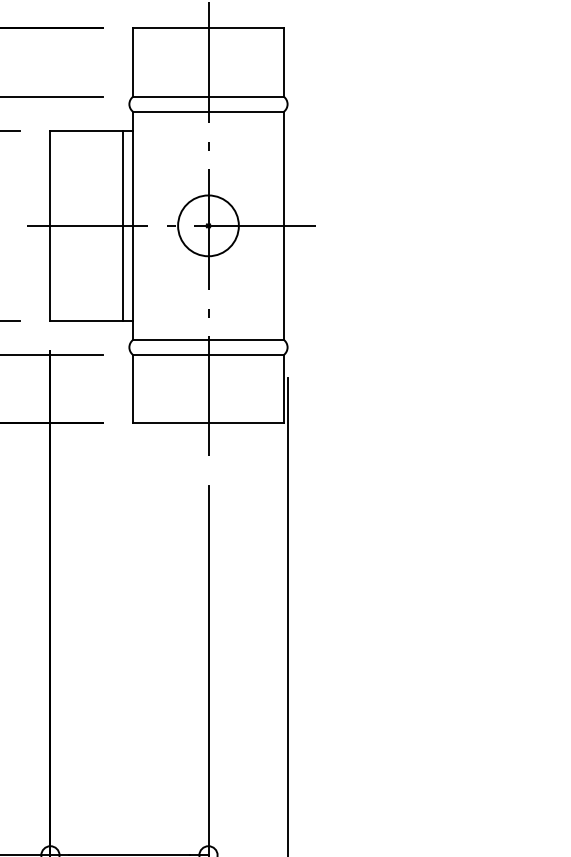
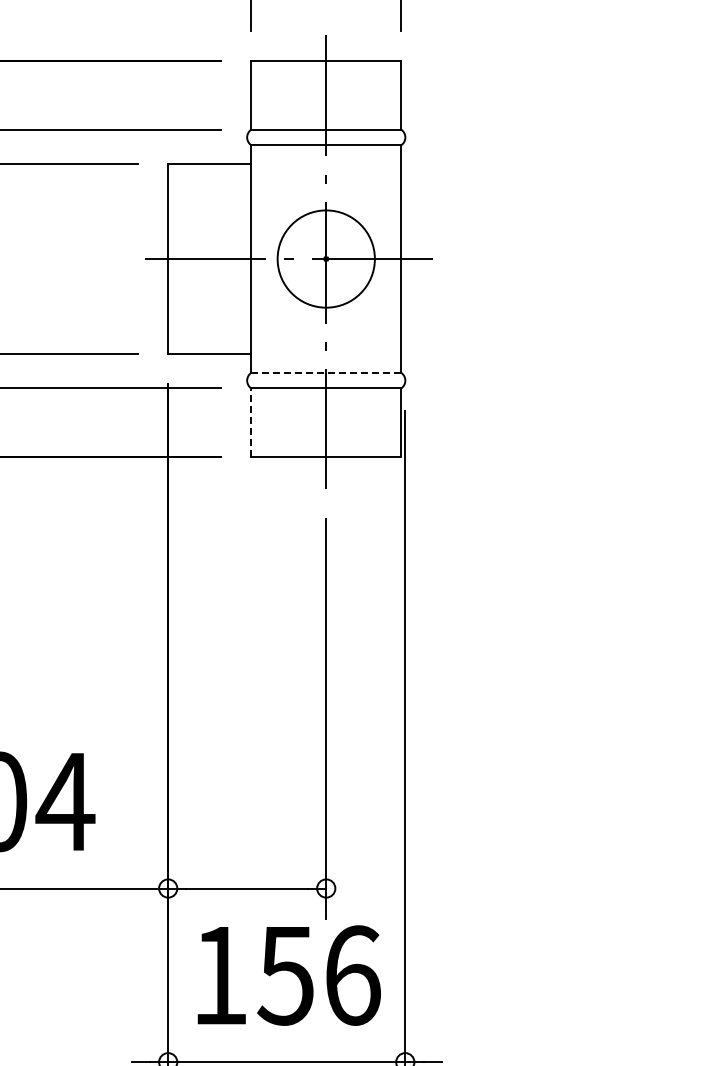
circle: (207, 225) -> (325, 258), size x1.6
line: (123, 226) -> (241, 259), removed
line: (208, 340) -> (326, 373), solid -> dashed
line: (133, 388) -> (251, 421), solid -> dashed

